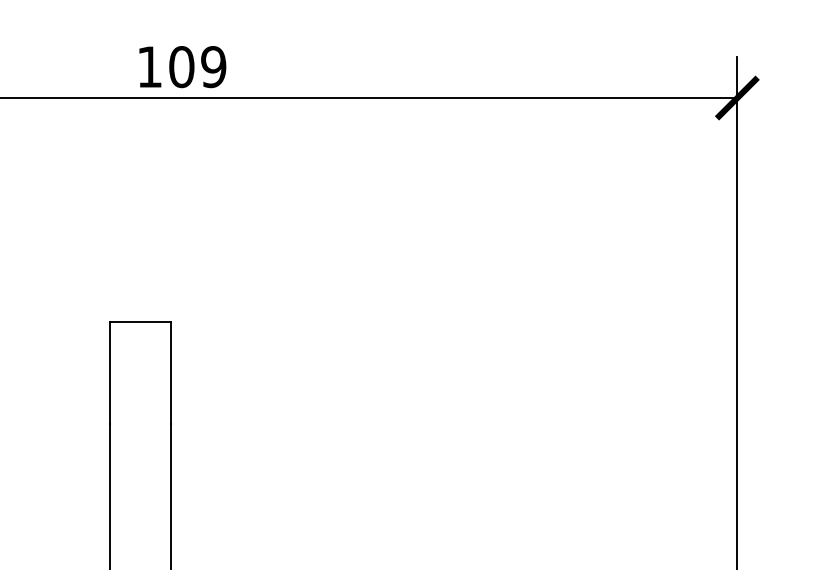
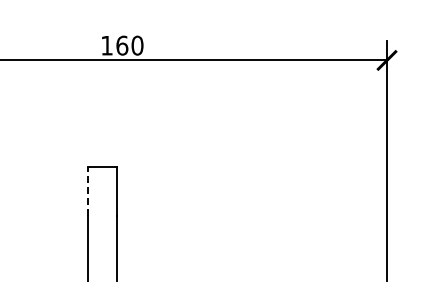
text: (196, 66) -> (129, 45), 109 -> 160
line: (110, 370) -> (88, 190), solid -> dashed

